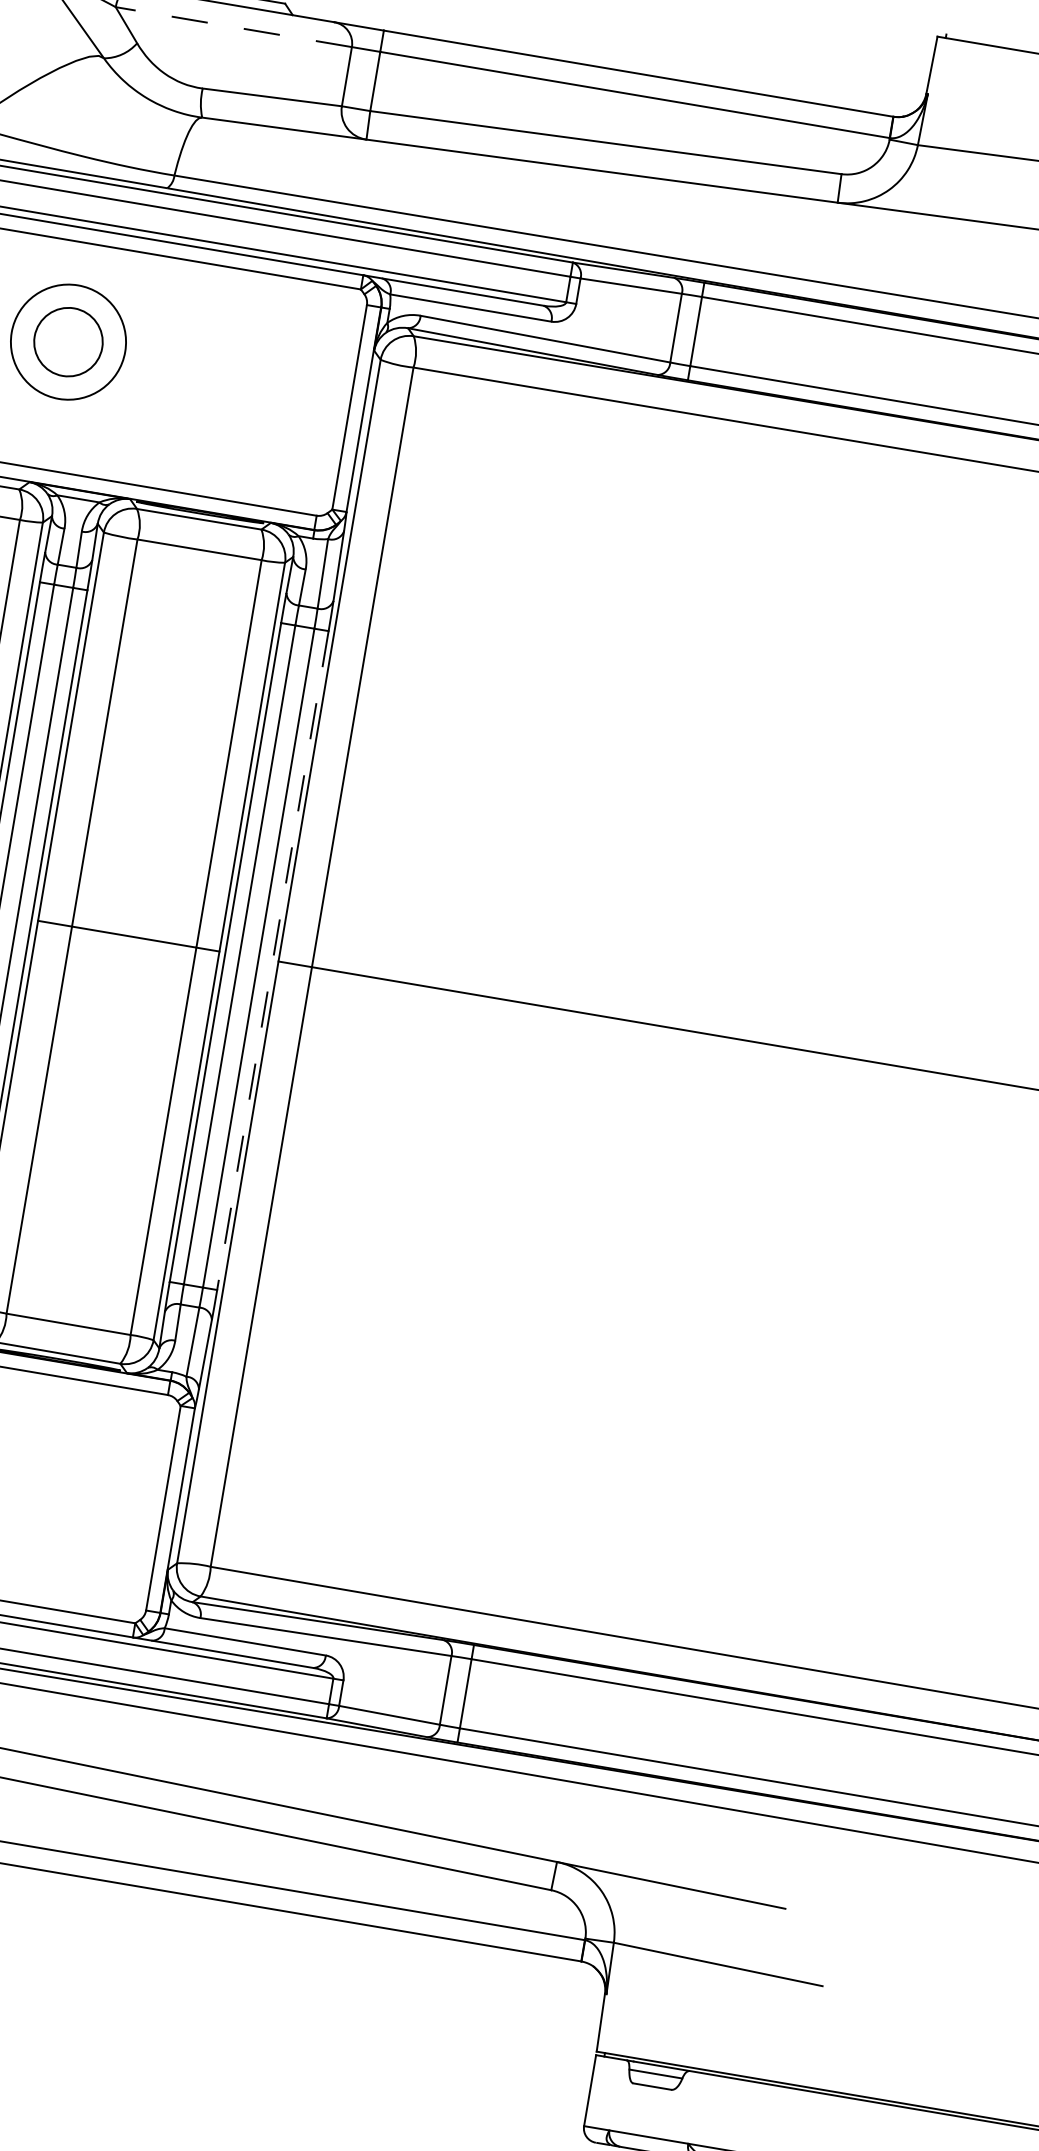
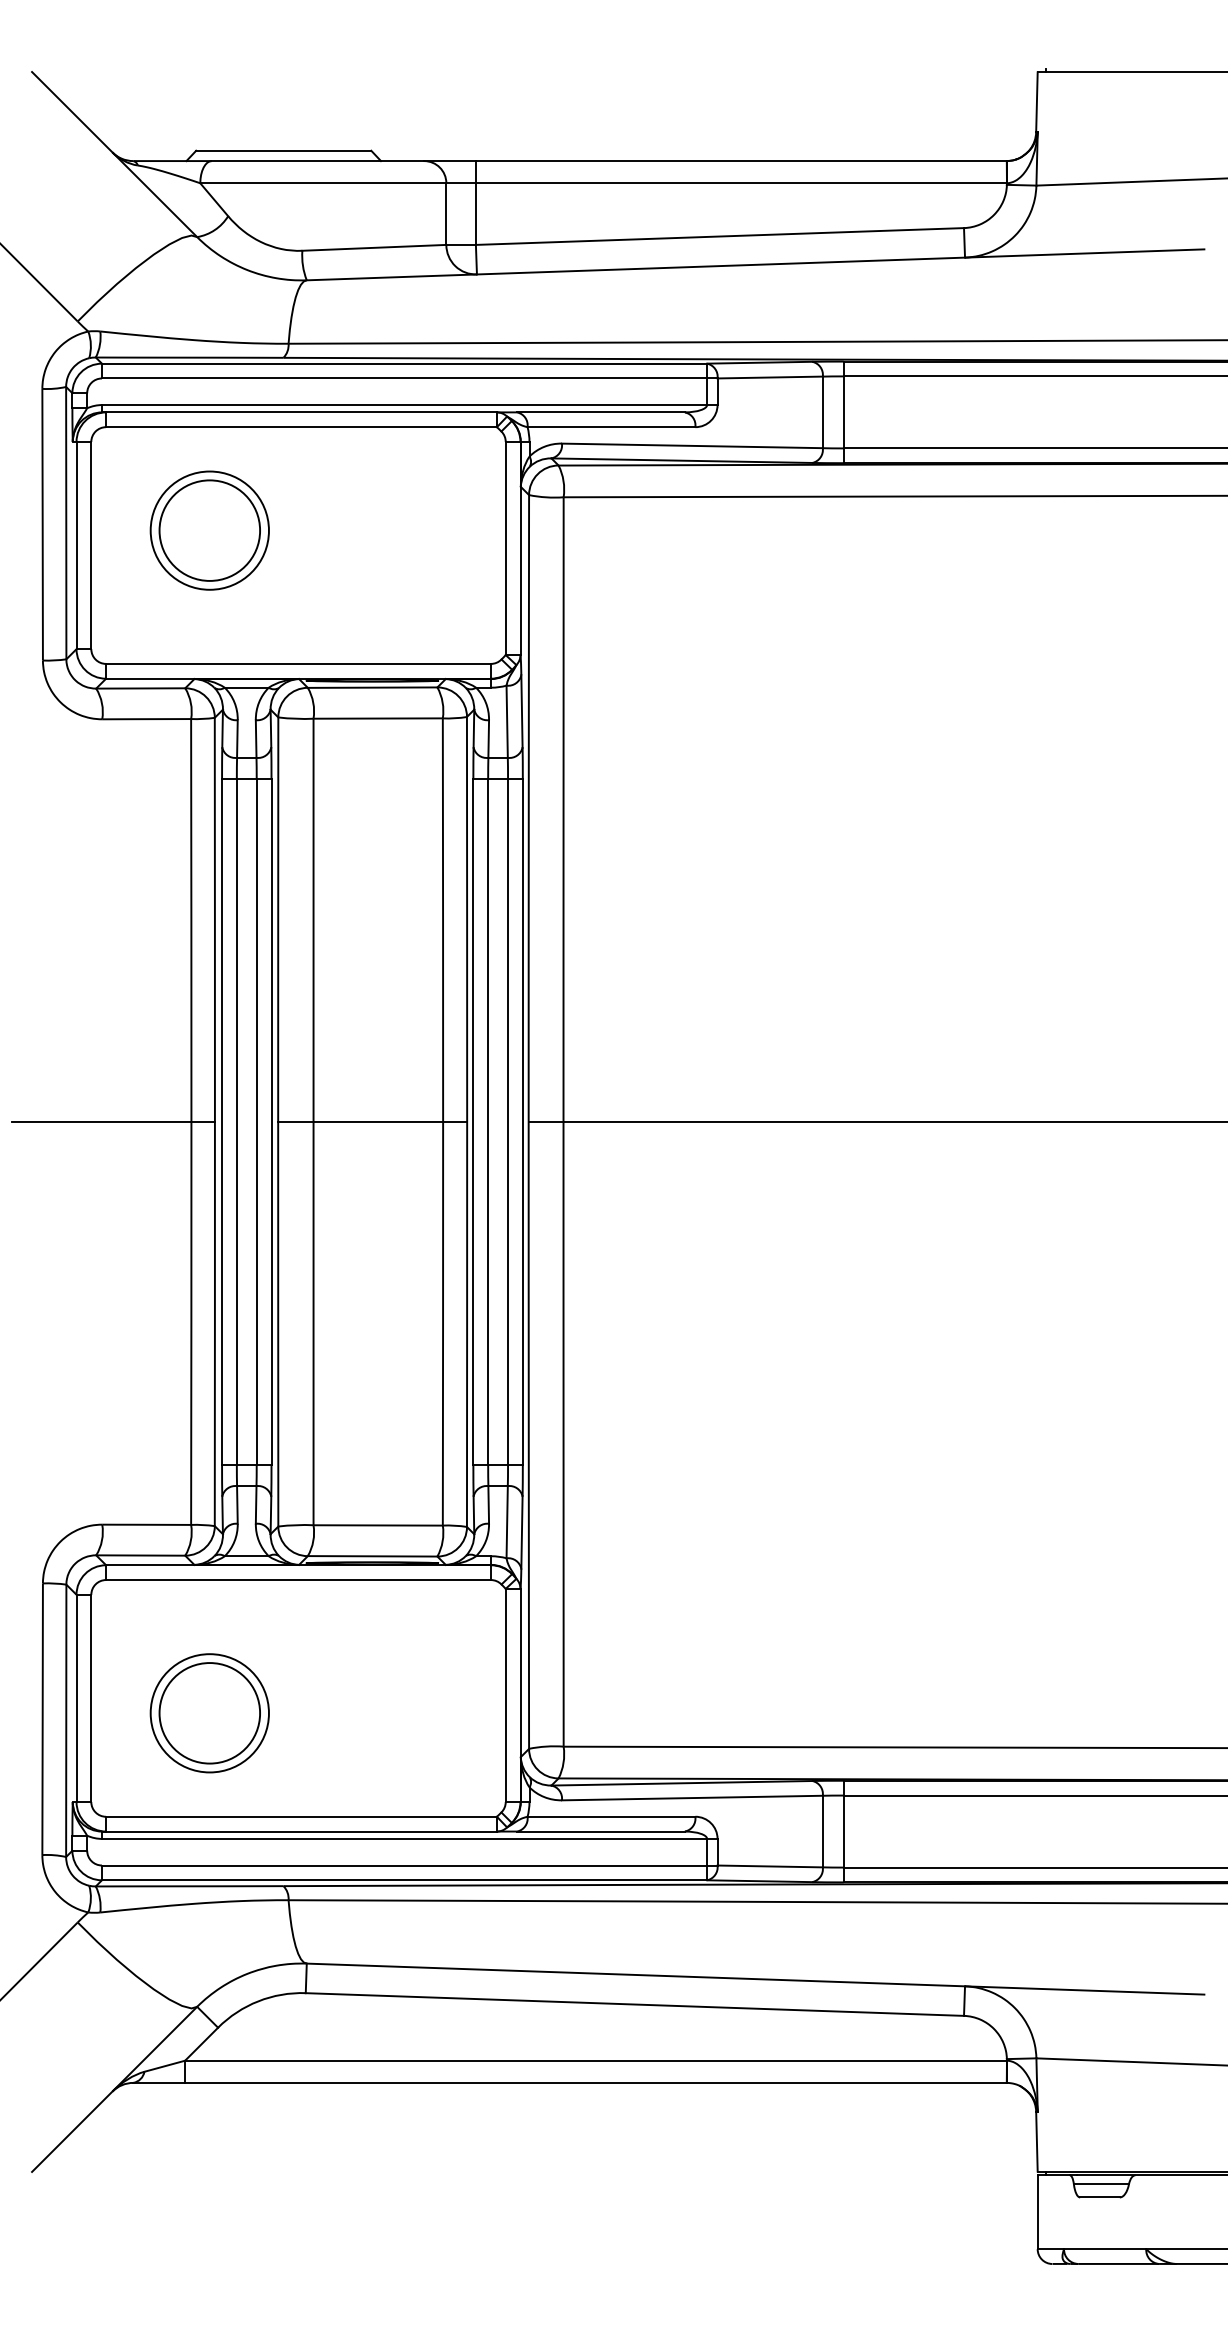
line: (232, 27) -> (322, 183), dashed -> solid
circle: (68, 341) -> (209, 530), size x1.43
line: (272, 961) -> (522, 1122), dashed -> solid

